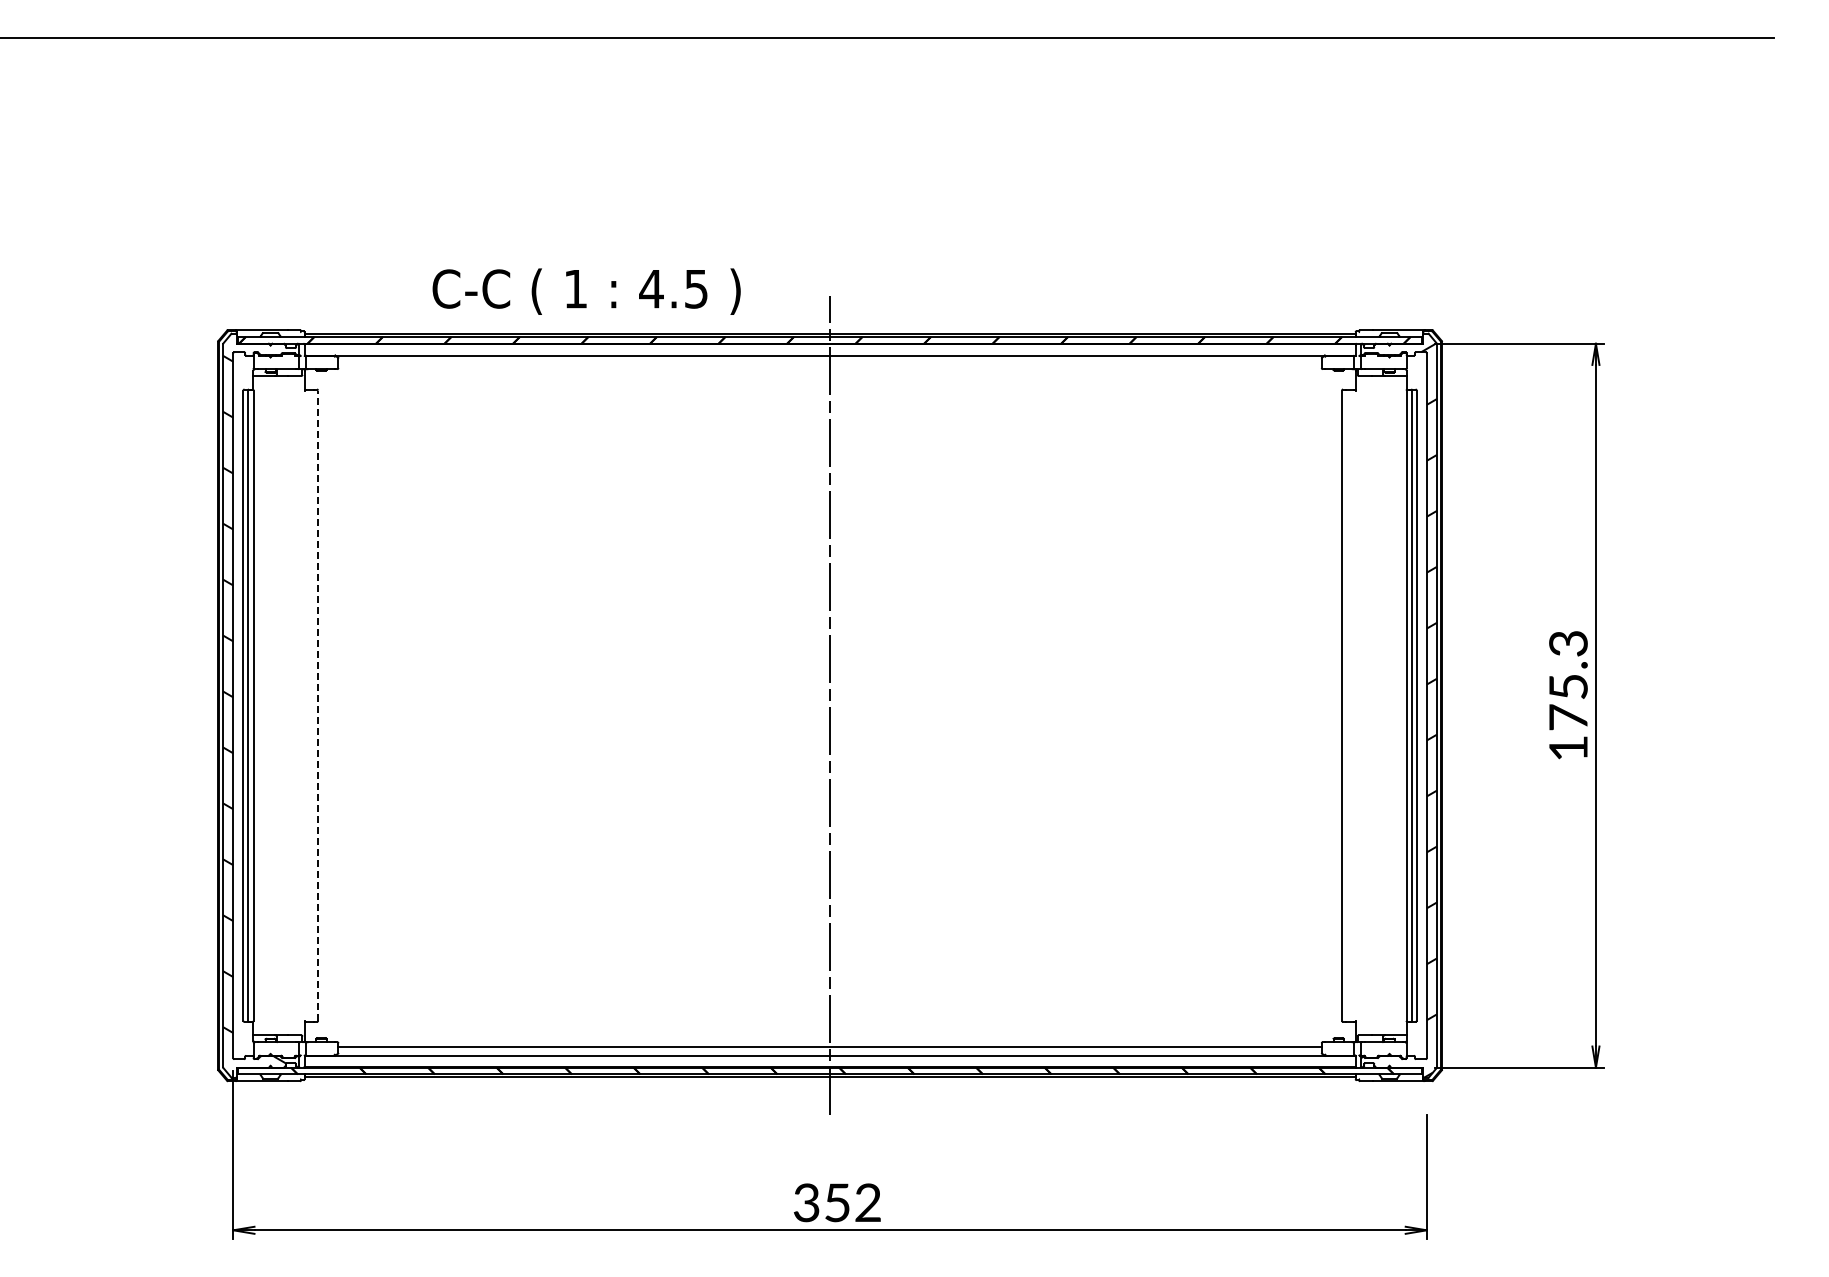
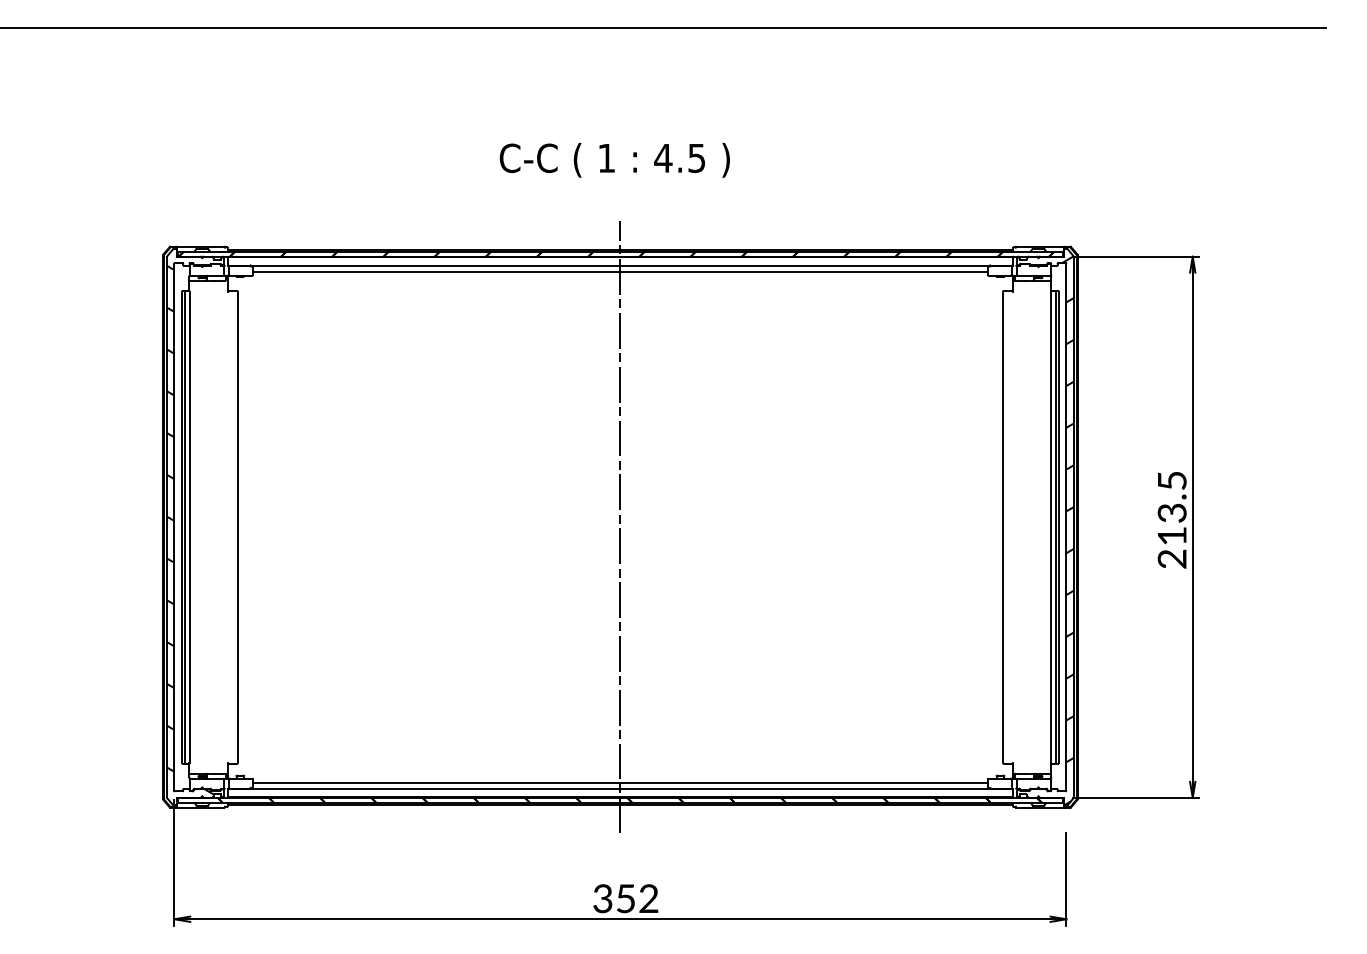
text: (586, 291) -> (614, 160), moved
line: (829, 364) -> (619, 272), added
text: (1568, 696) -> (1172, 520), 175.3 -> 213.5
line: (318, 705) -> (238, 527), dashed -> solid

